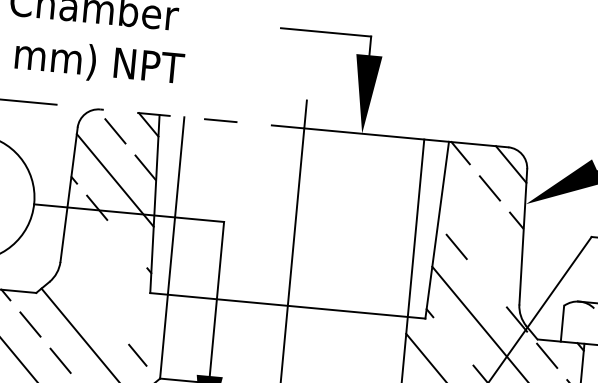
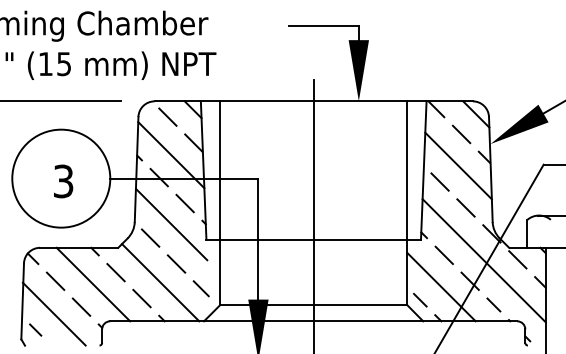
line: (202, 119) -> (234, 101), dashed -> solid
line: (482, 227) -> (458, 165), added
line: (126, 244) -> (184, 203), added
line: (107, 269) -> (171, 224), added
line: (486, 282) -> (465, 207), added
line: (78, 283) -> (150, 237), added
line: (109, 319) -> (176, 263), added
line: (452, 341) -> (443, 255), added

